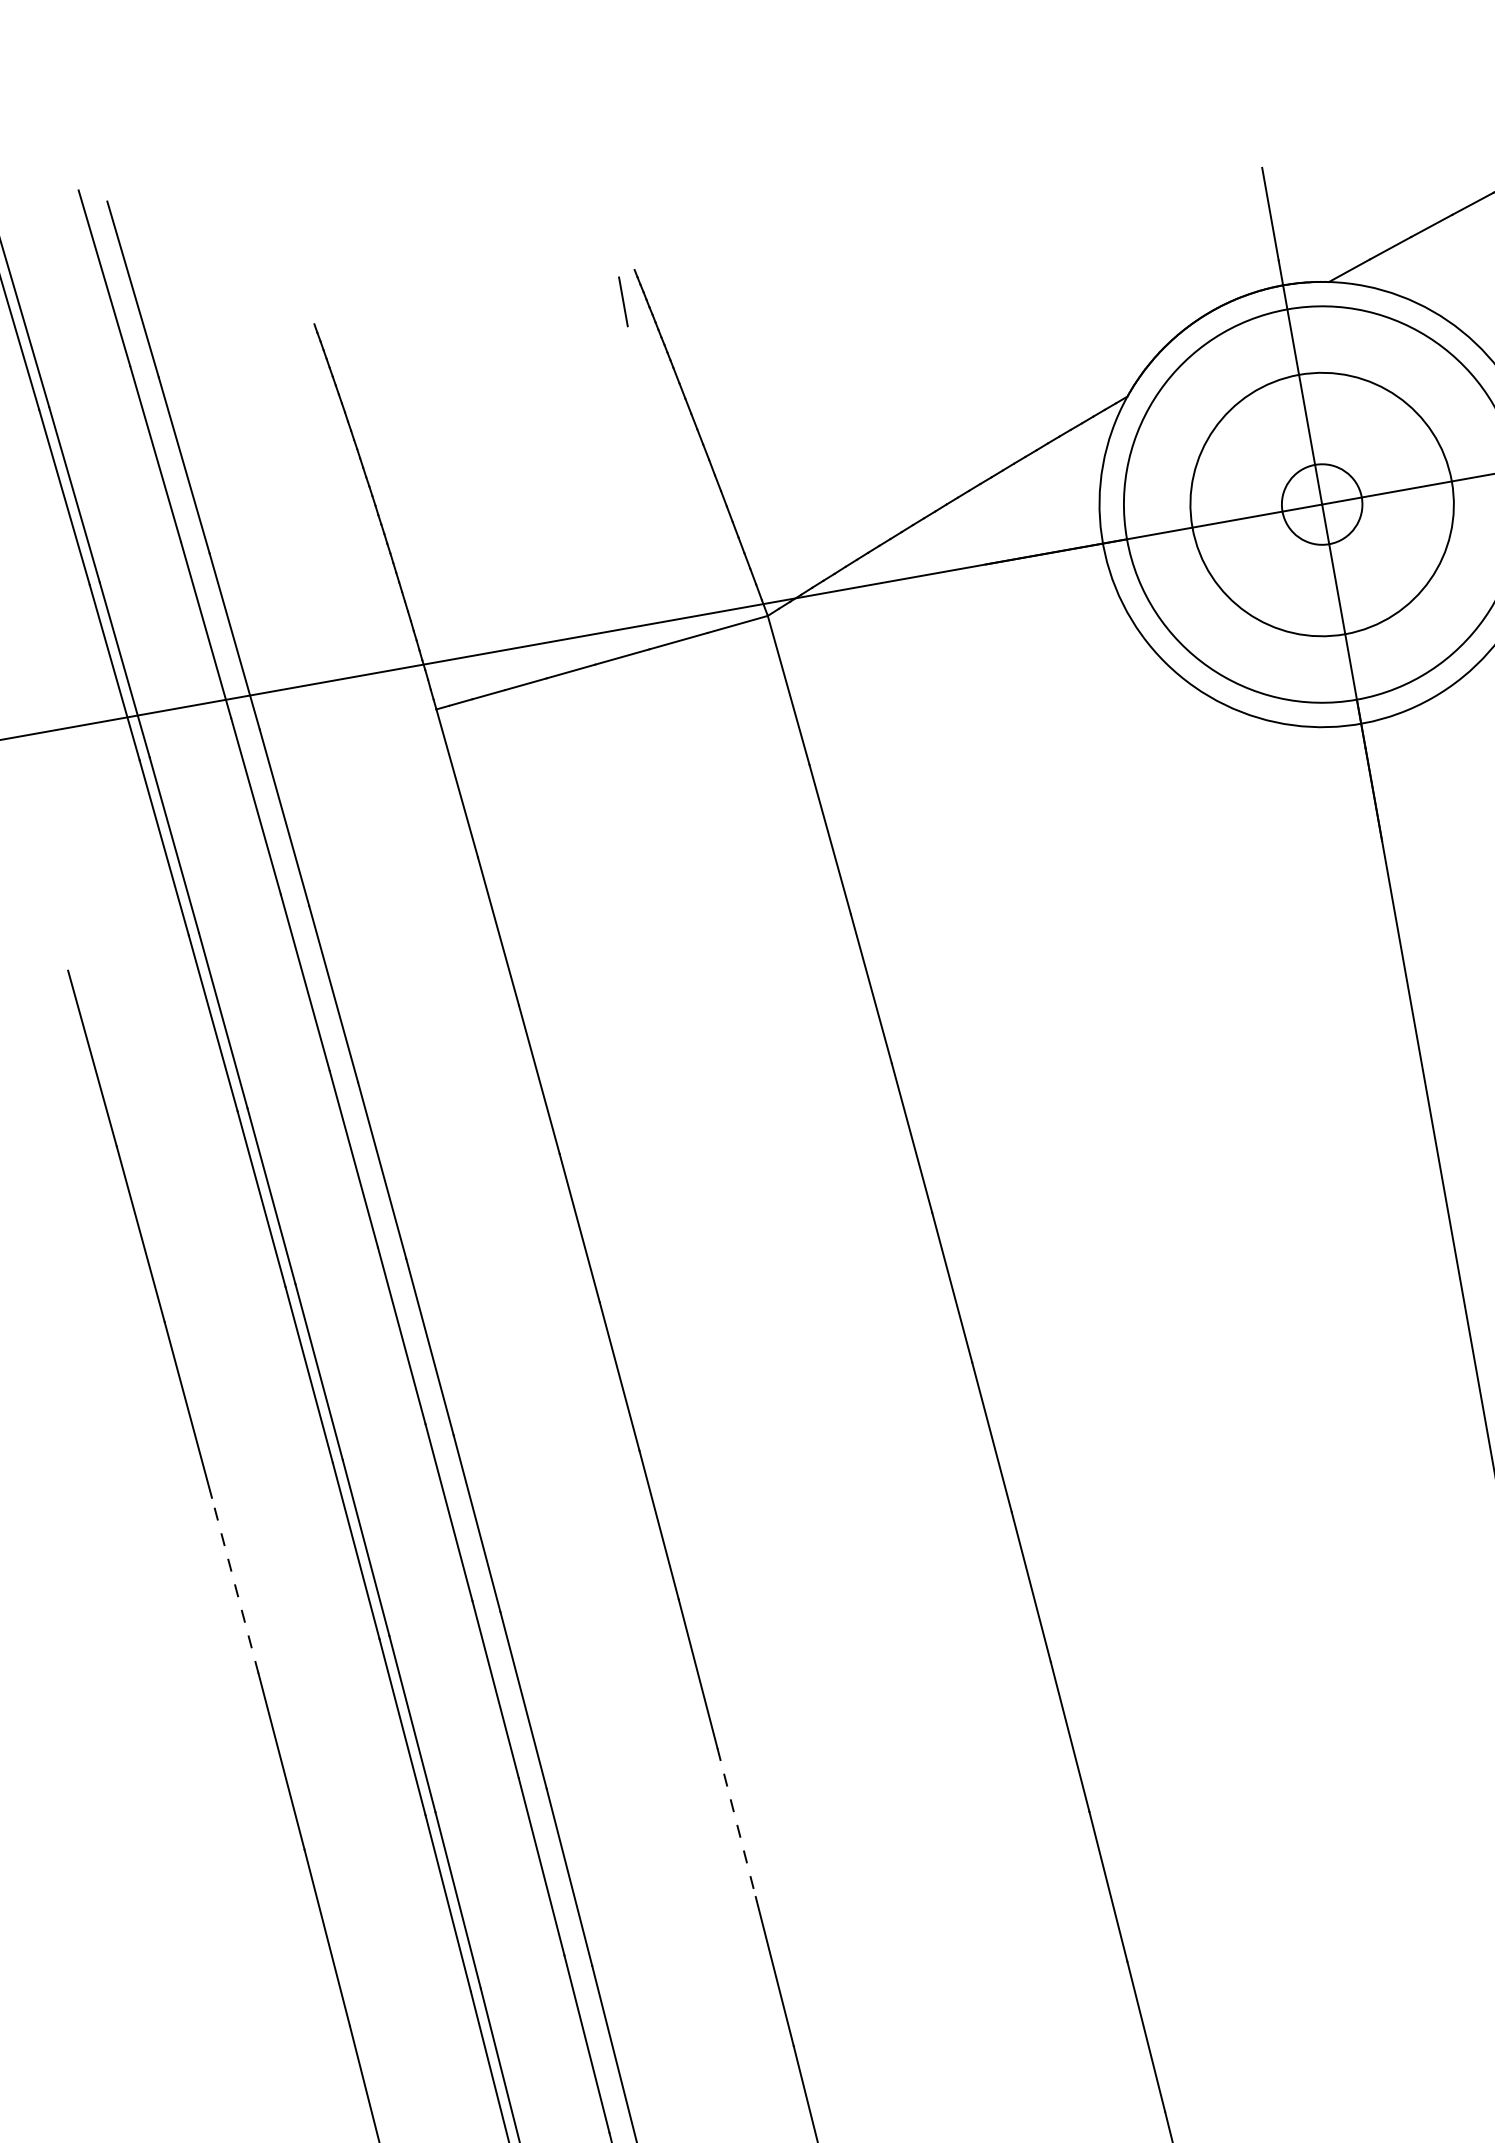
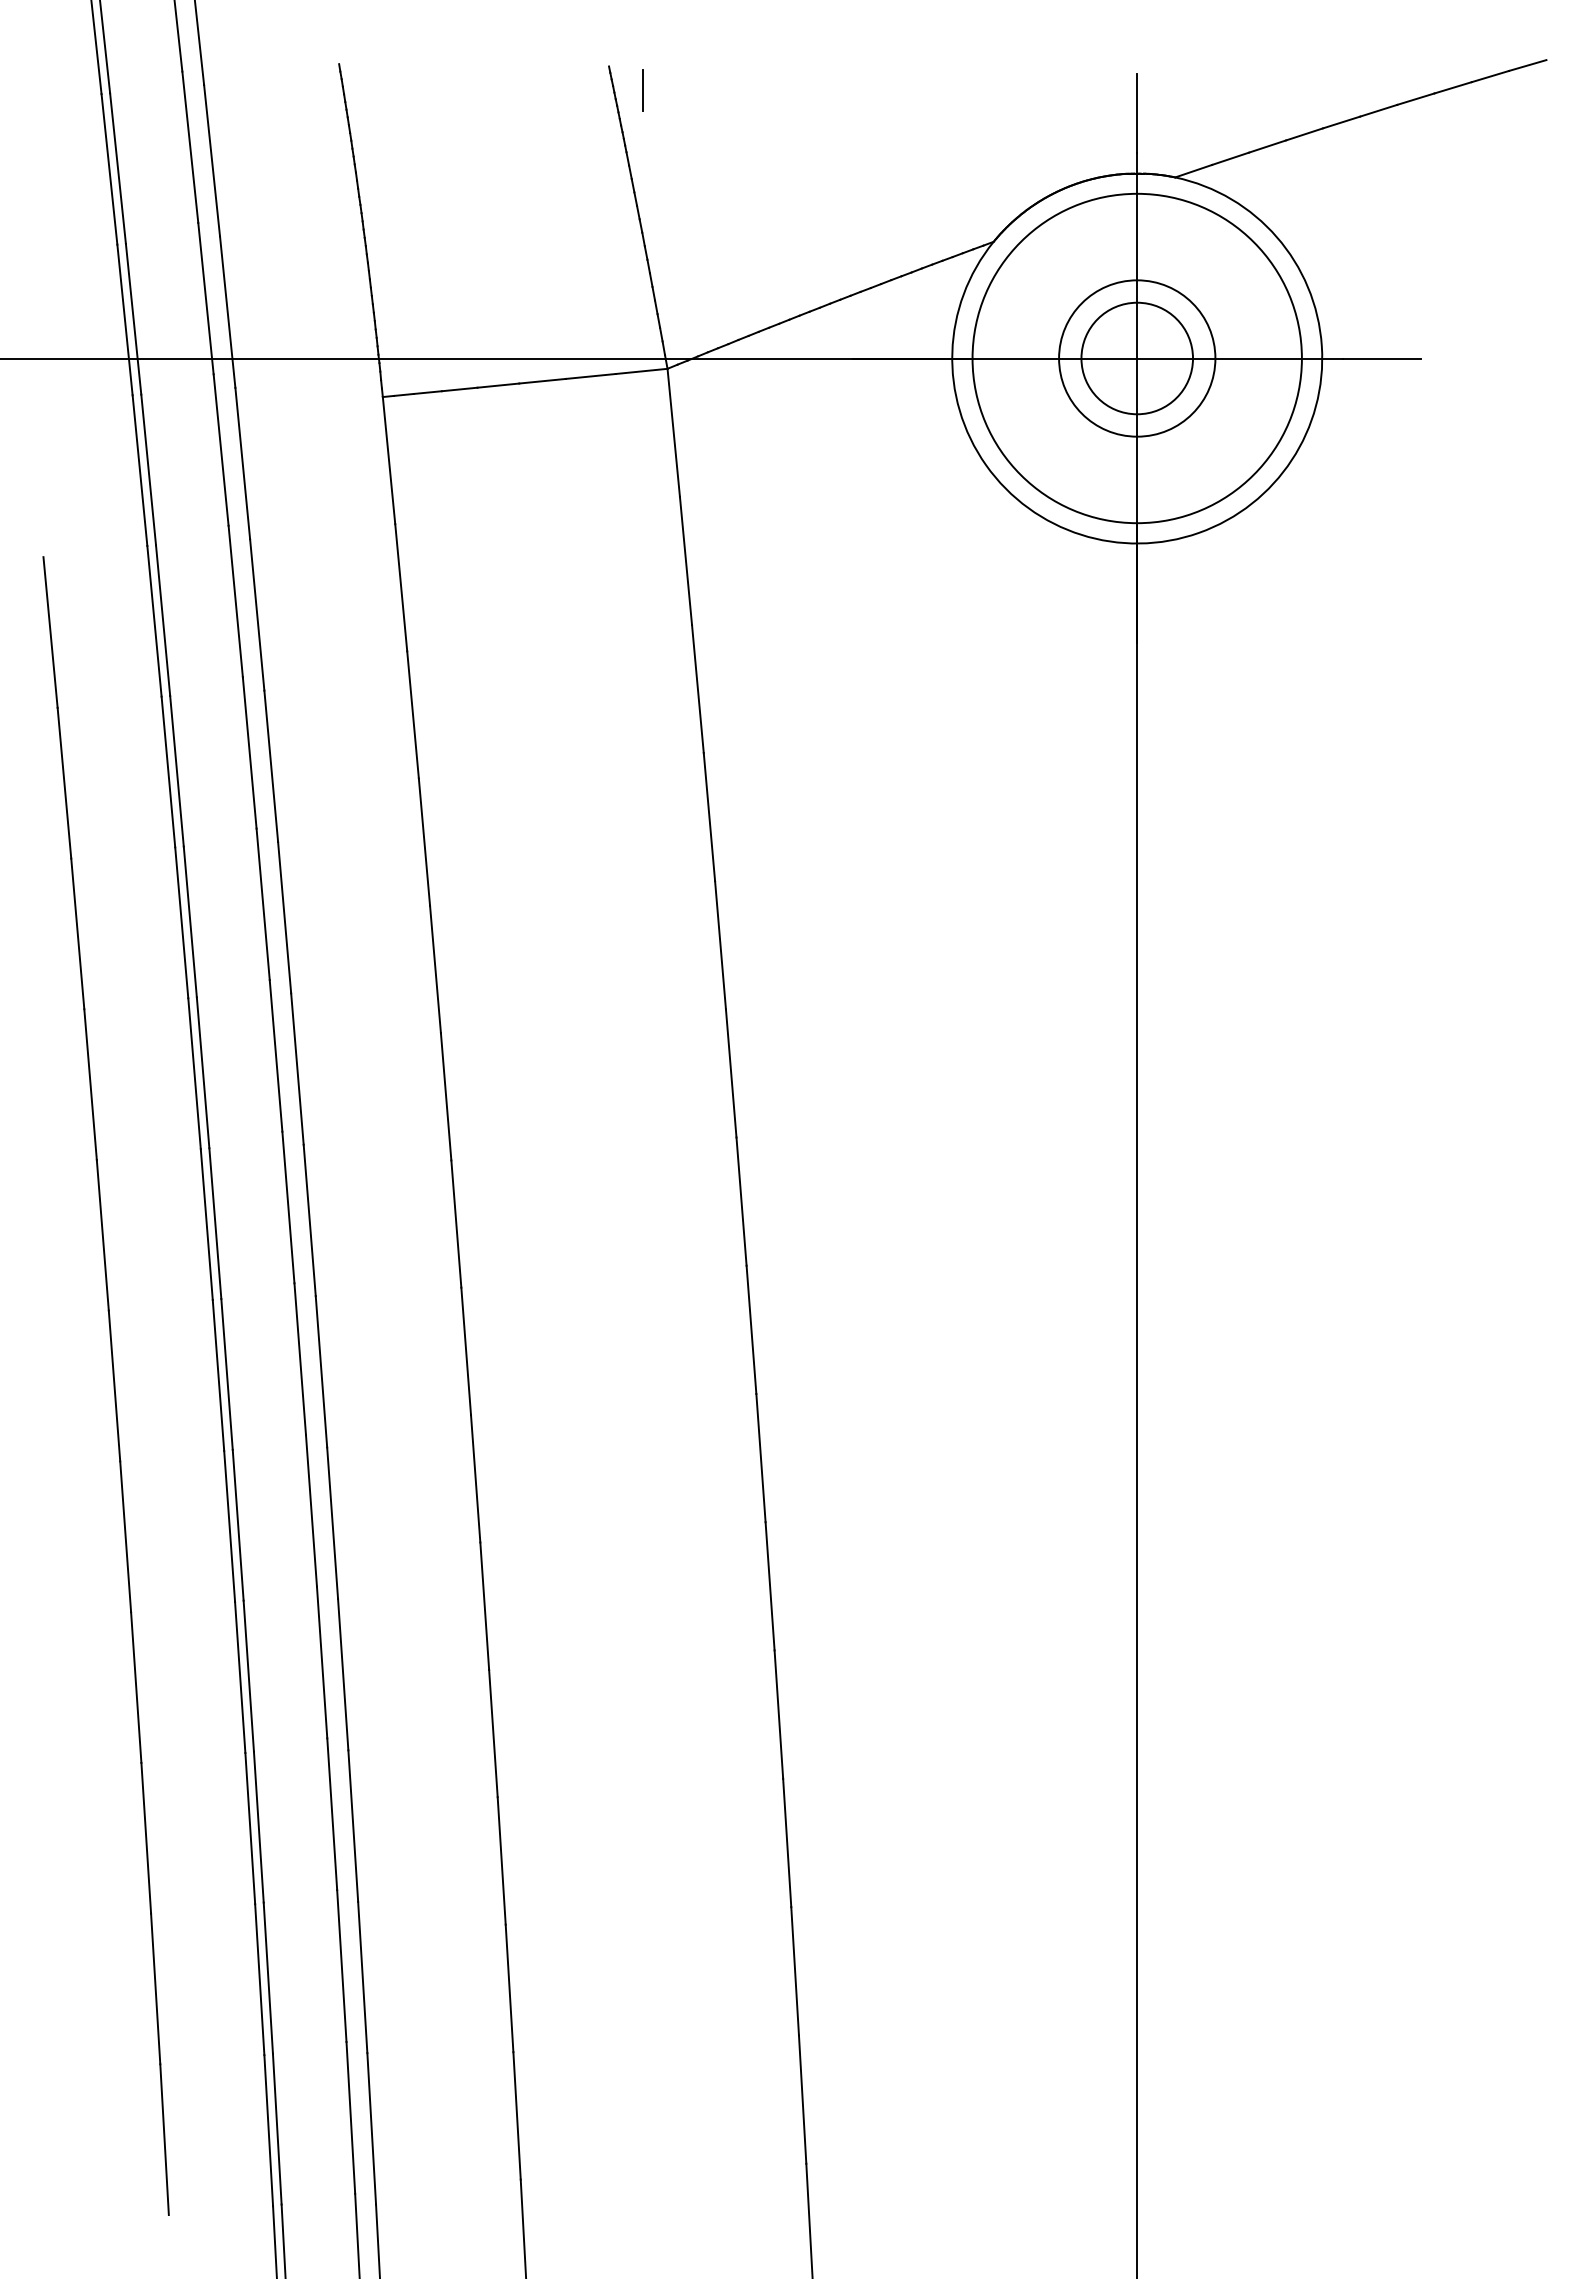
line: (622, 301) -> (642, 90), moved
circle: (1322, 504) -> (1137, 358), size x0.71
circle: (1322, 504) -> (1137, 358), size x1.67
line: (235, 1585) -> (90, 1084), dashed -> solid
line: (737, 1822) -> (466, 1351), dashed -> solid

